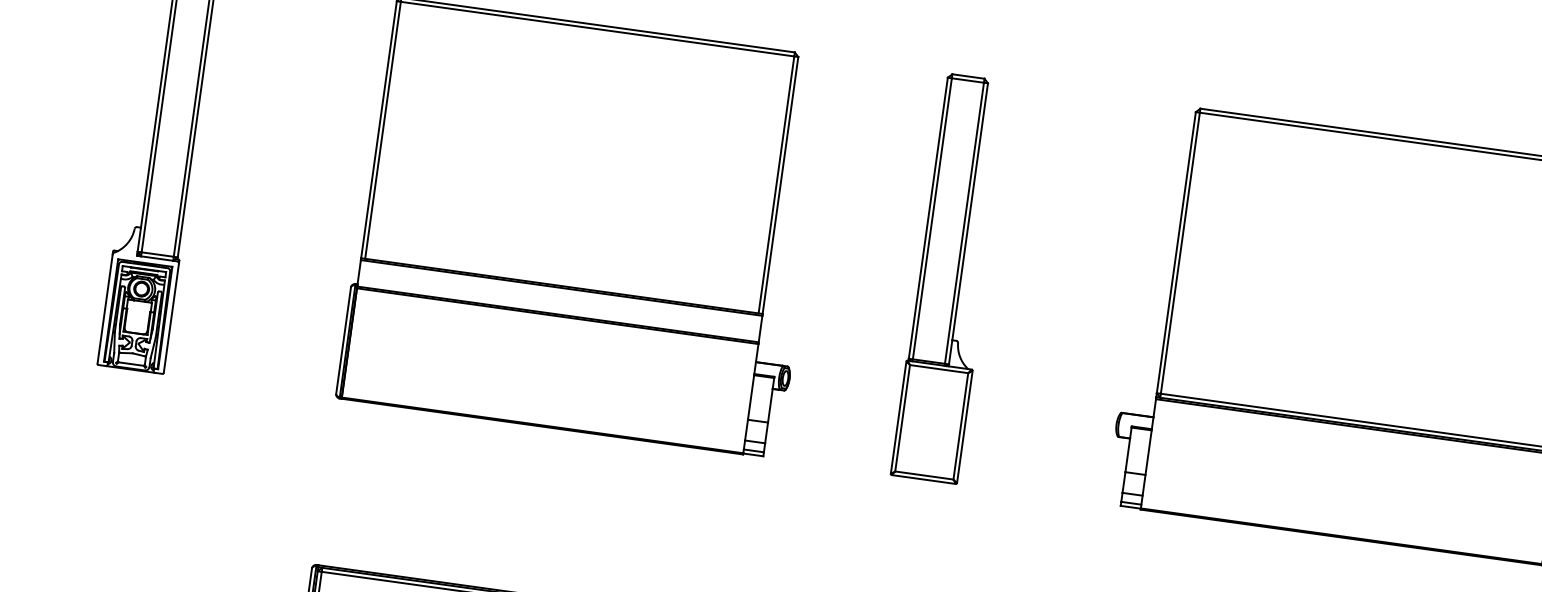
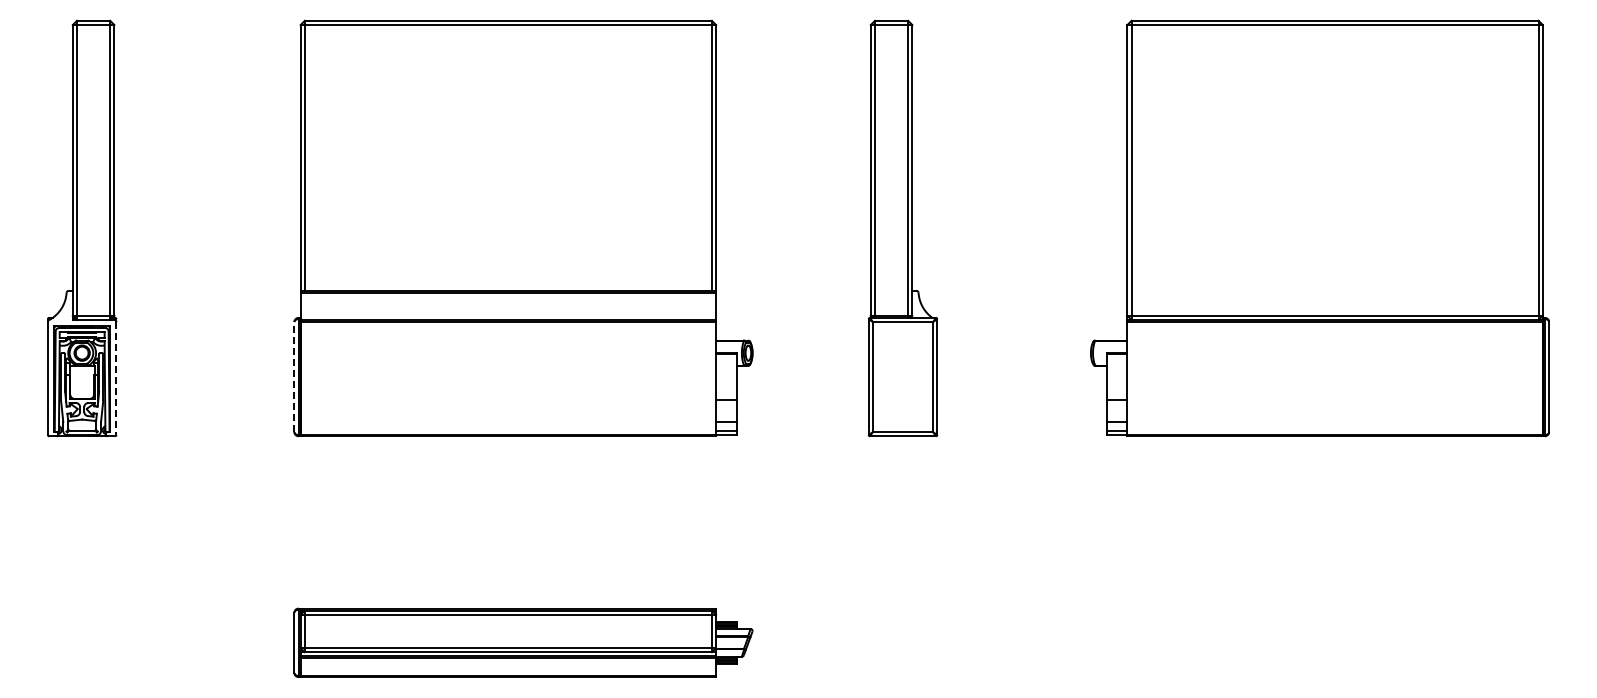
line: (171, 319) -> (116, 379), solid -> dashed
line: (343, 340) -> (294, 376), solid -> dashed

